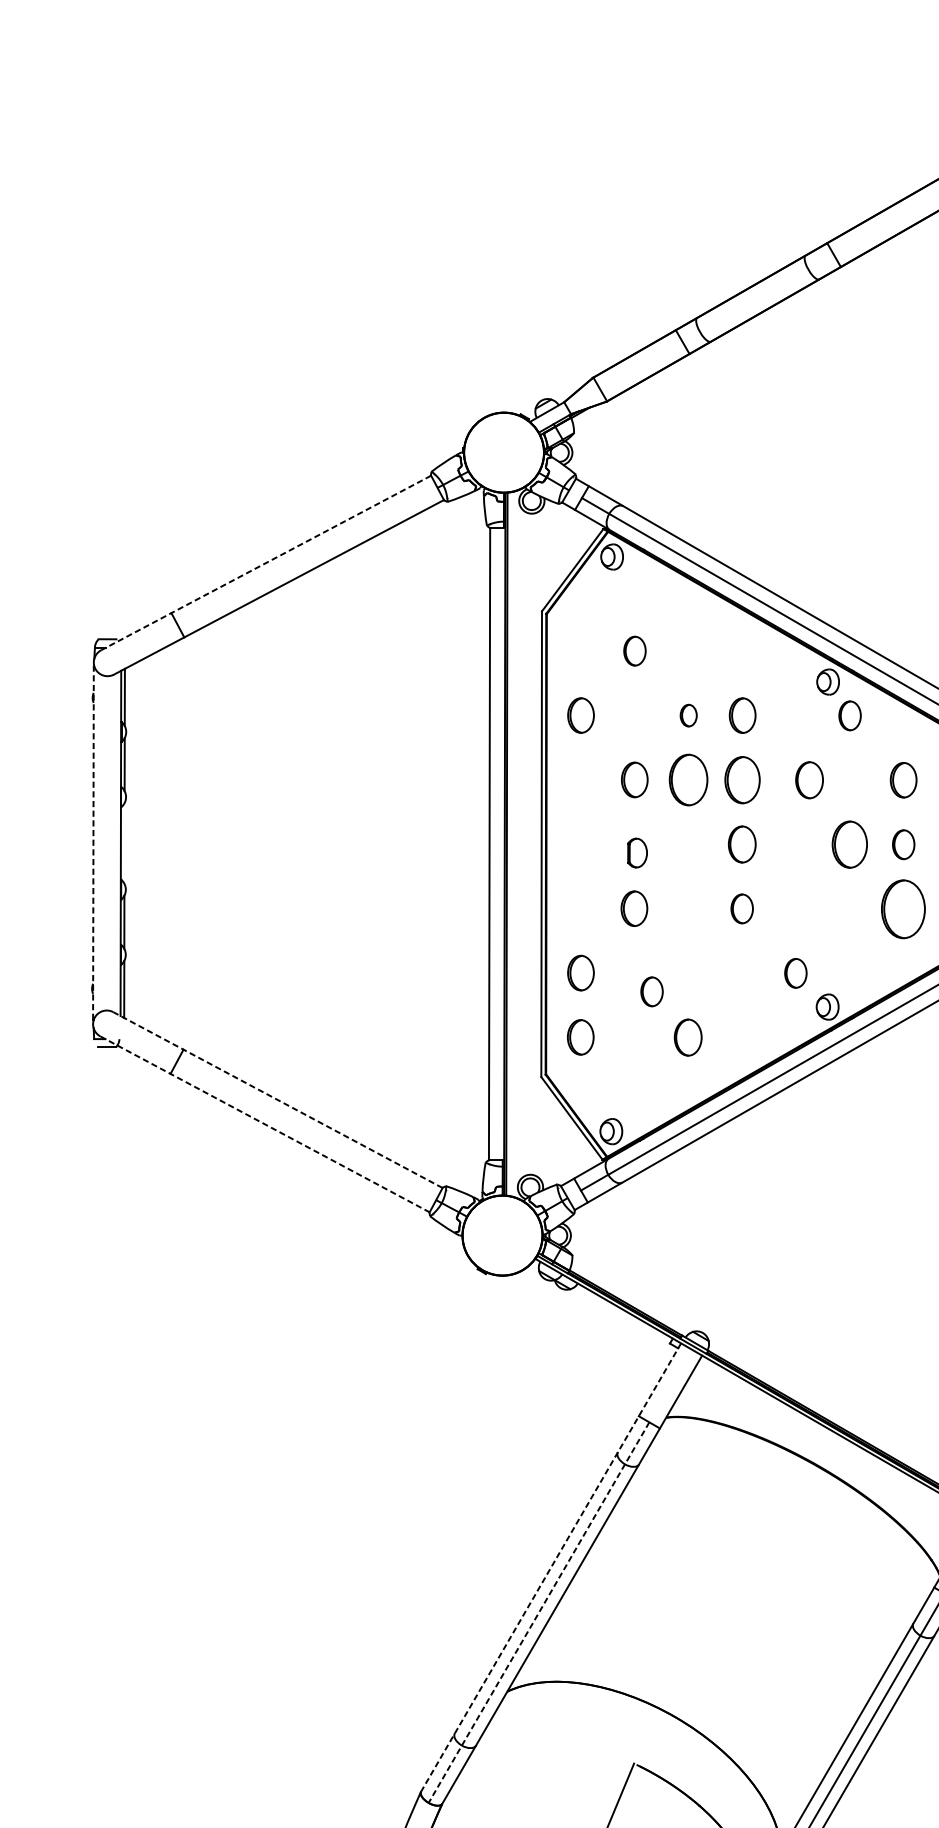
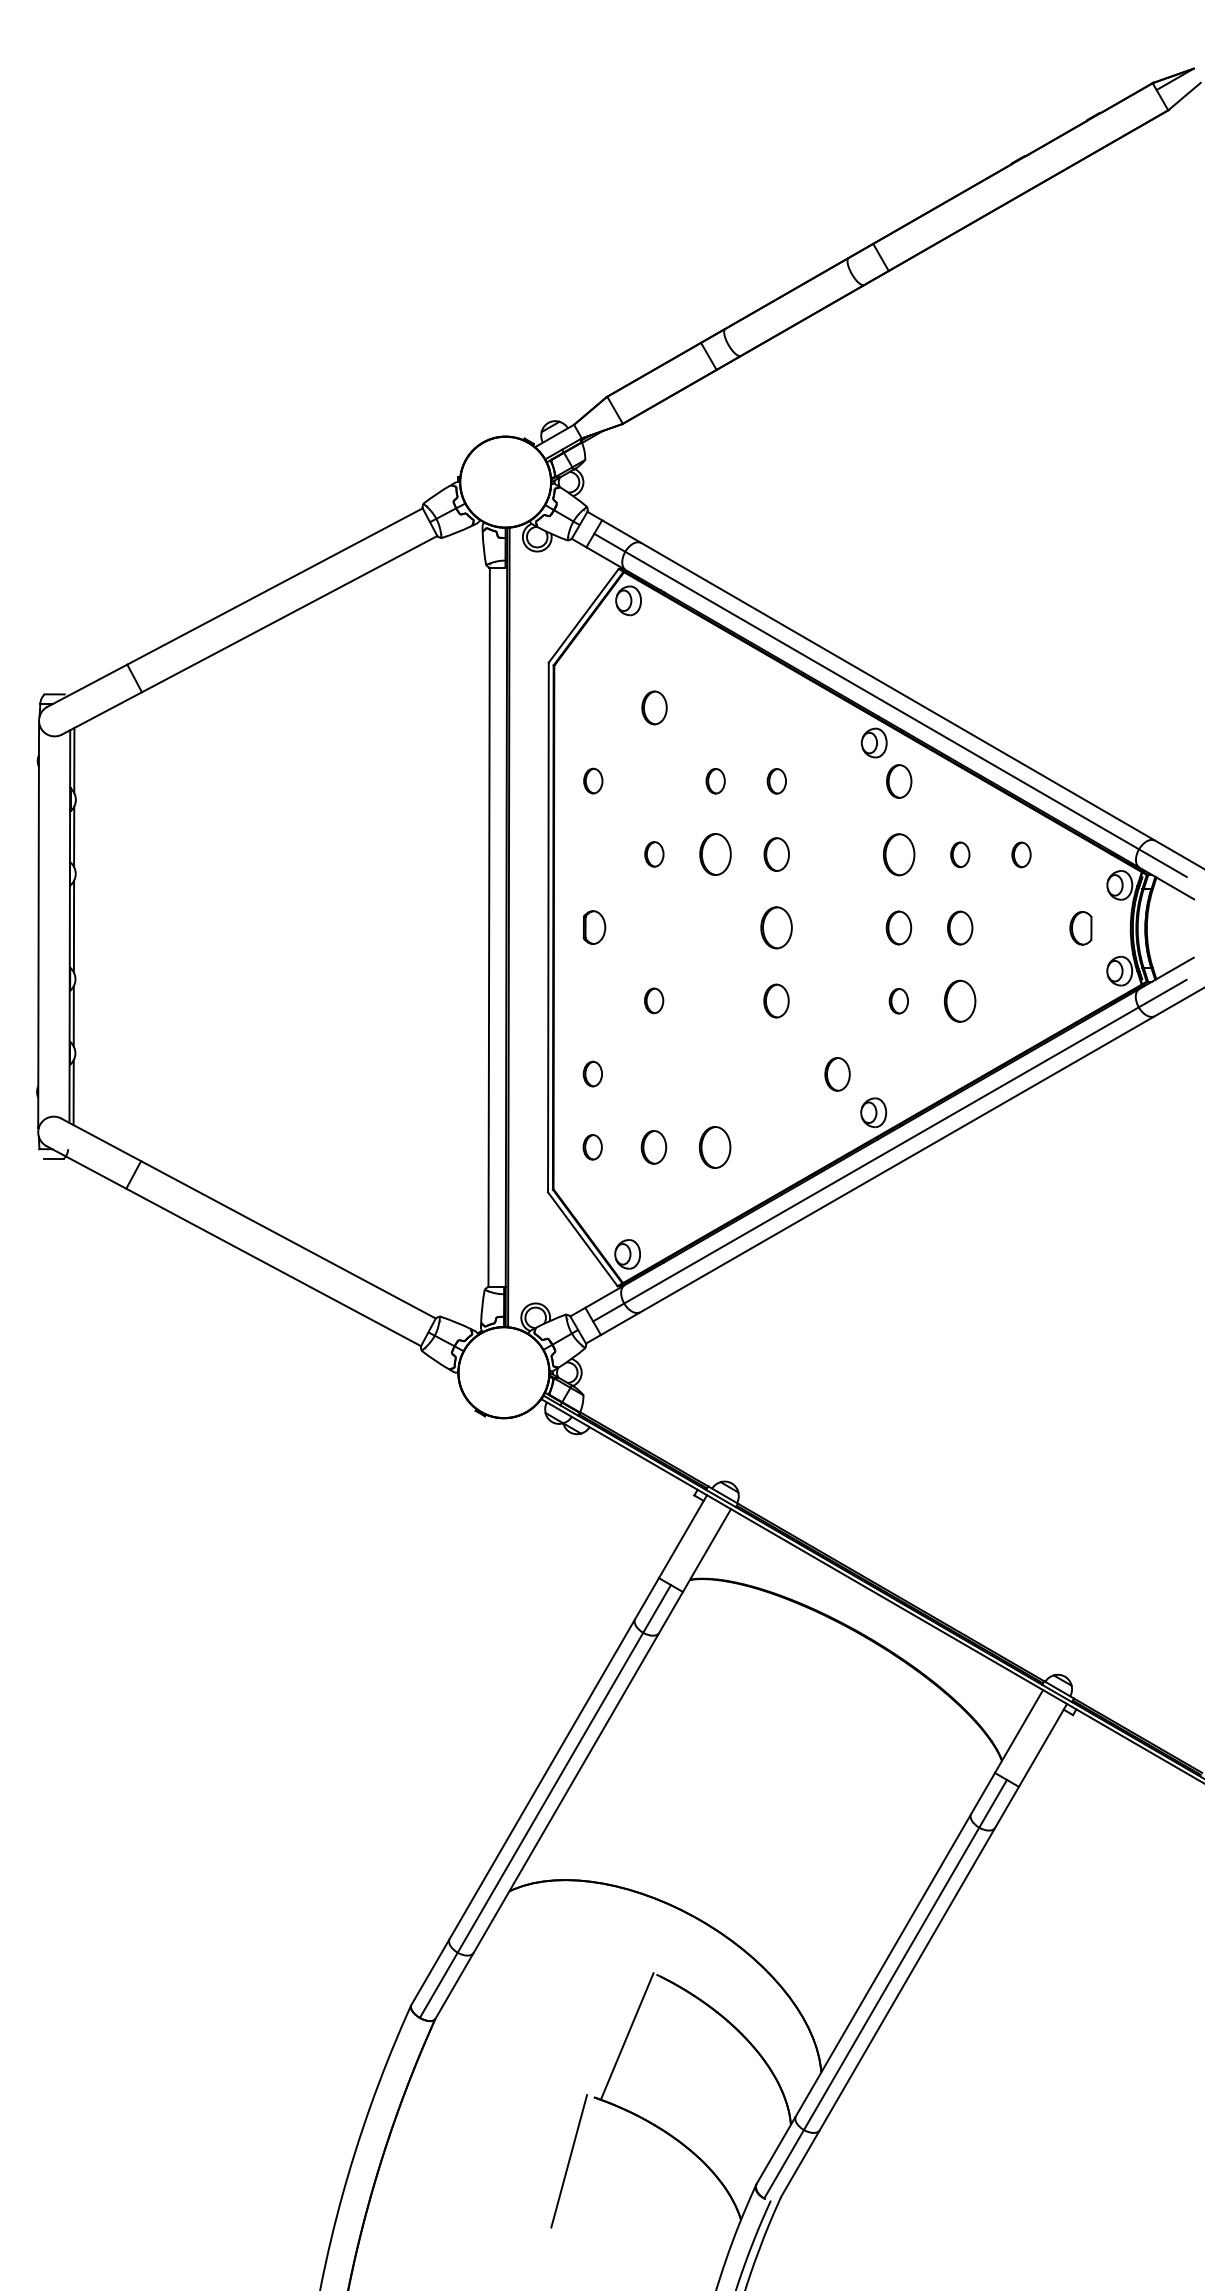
line: (265, 562) -> (234, 607), dashed -> solid
part: (581, 714) -> (593, 780), size x0.62
part: (742, 715) -> (776, 781), size x0.62
part: (634, 780) -> (654, 854), size x0.62
part: (688, 780) -> (715, 854), size x0.71
part: (742, 780) -> (776, 854), size x0.62
part: (809, 780) -> (899, 854), moved
part: (903, 780) -> (960, 854), size x0.62
line: (93, 842) -> (38, 925), dashed -> solid
line: (124, 843) -> (73, 926), added
part: (849, 844) -> (898, 927), size x0.62
part: (637, 853) -> (594, 927), moved
part: (634, 908) -> (654, 1000), size x0.62
part: (903, 908) -> (960, 1000), size x0.62
part: (849, 909) -> (898, 1001), added
part: (580, 972) -> (592, 1073), size x0.62
part: (651, 991) -> (653, 1147), moved
part: (580, 1037) -> (592, 1147), size x0.62
line: (277, 1100) -> (248, 1218), dashed -> solid
line: (265, 1124) -> (234, 1246), dashed -> solid
line: (551, 1567) -> (559, 1750), dashed -> solid
line: (539, 1612) -> (545, 1801), dashed -> solid

